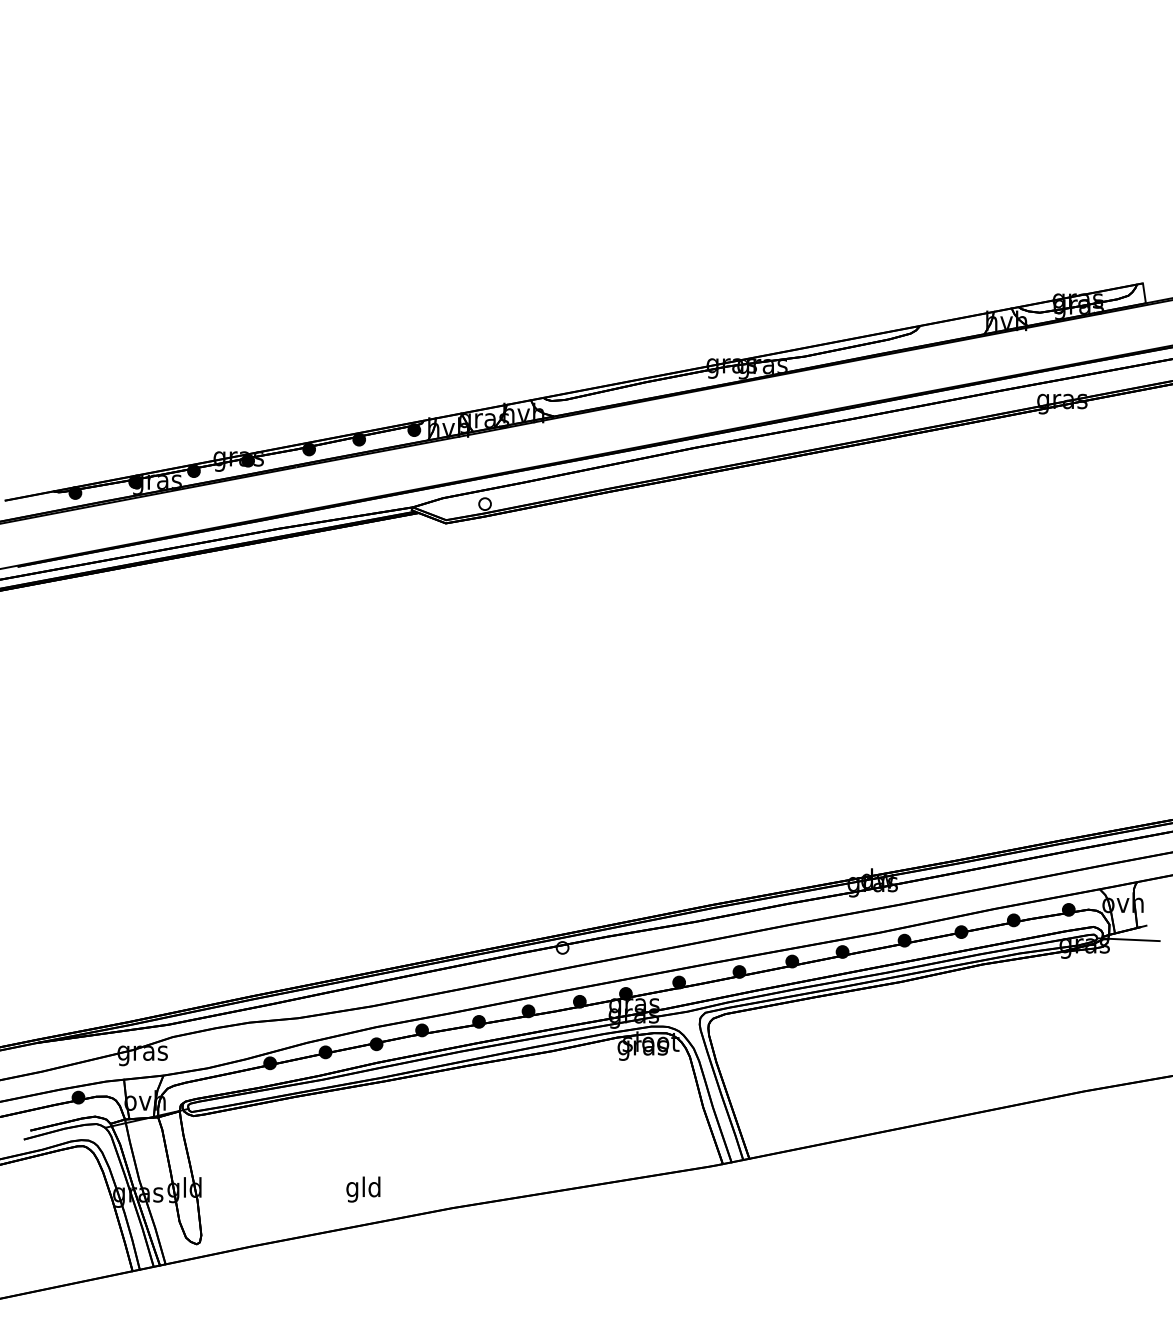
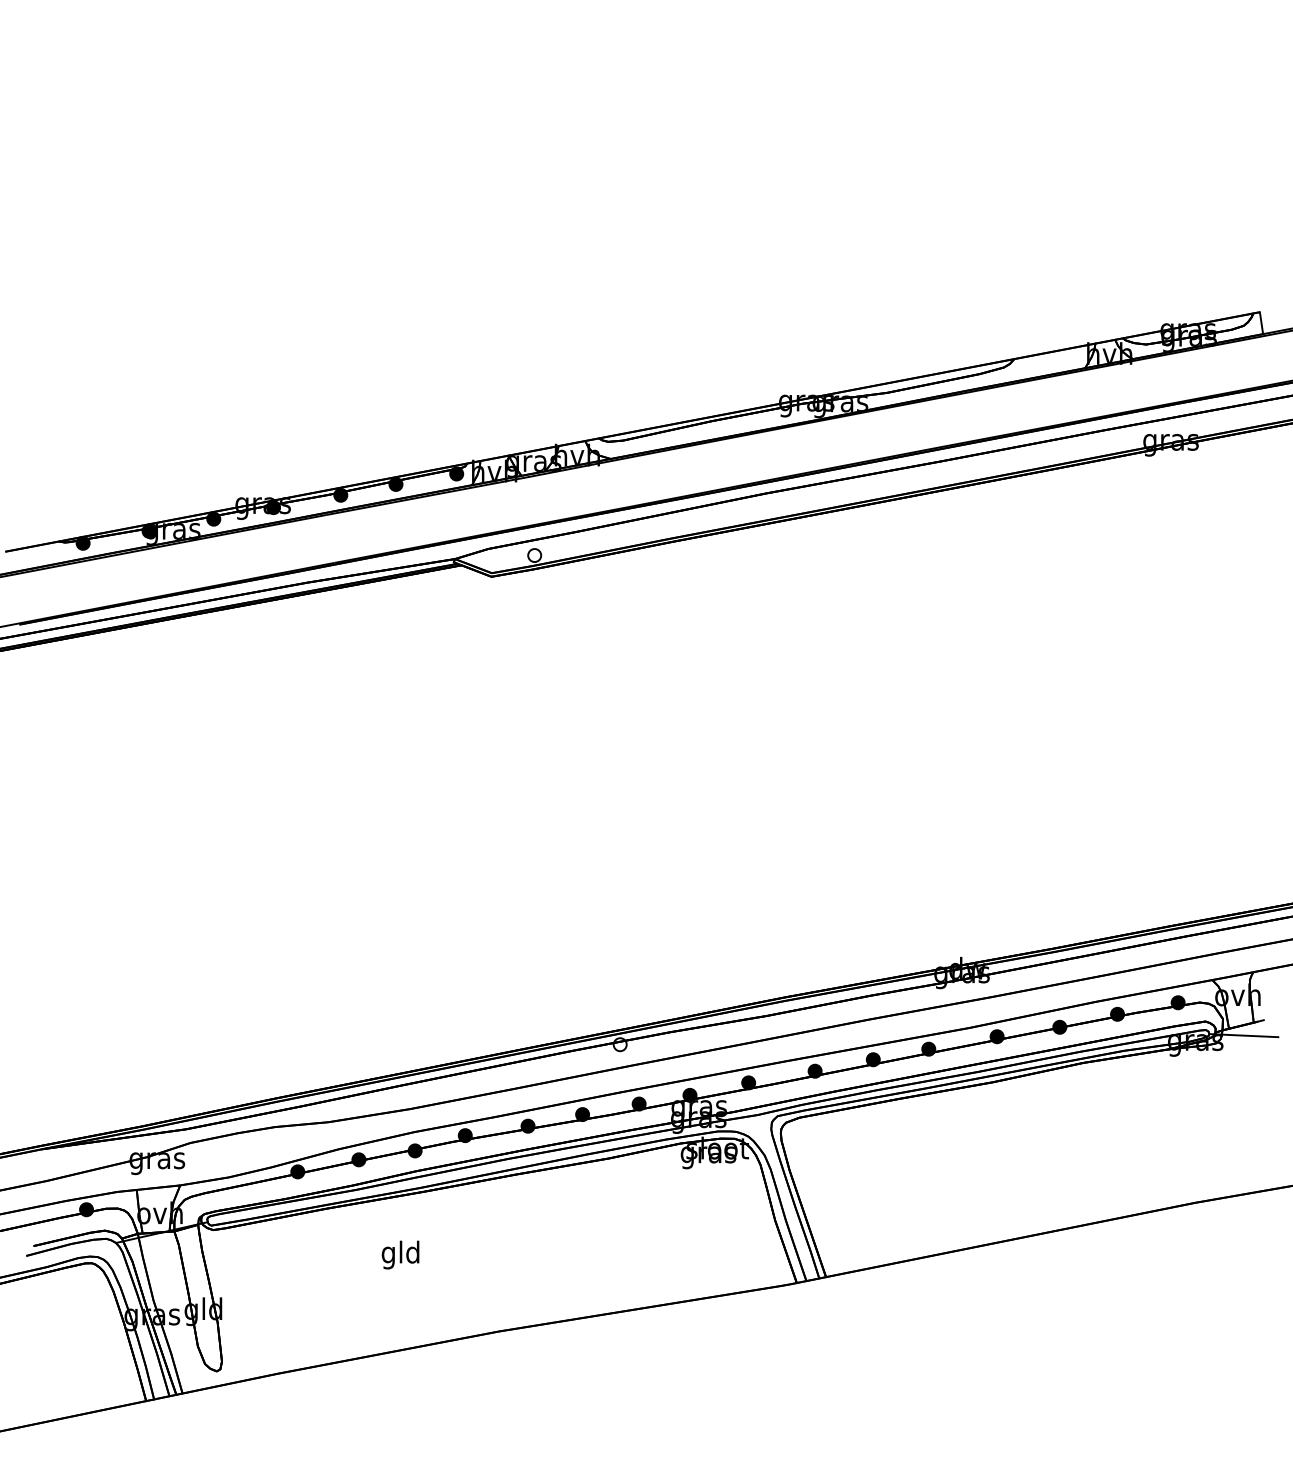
text: (363, 1189) -> (400, 1254), moved

